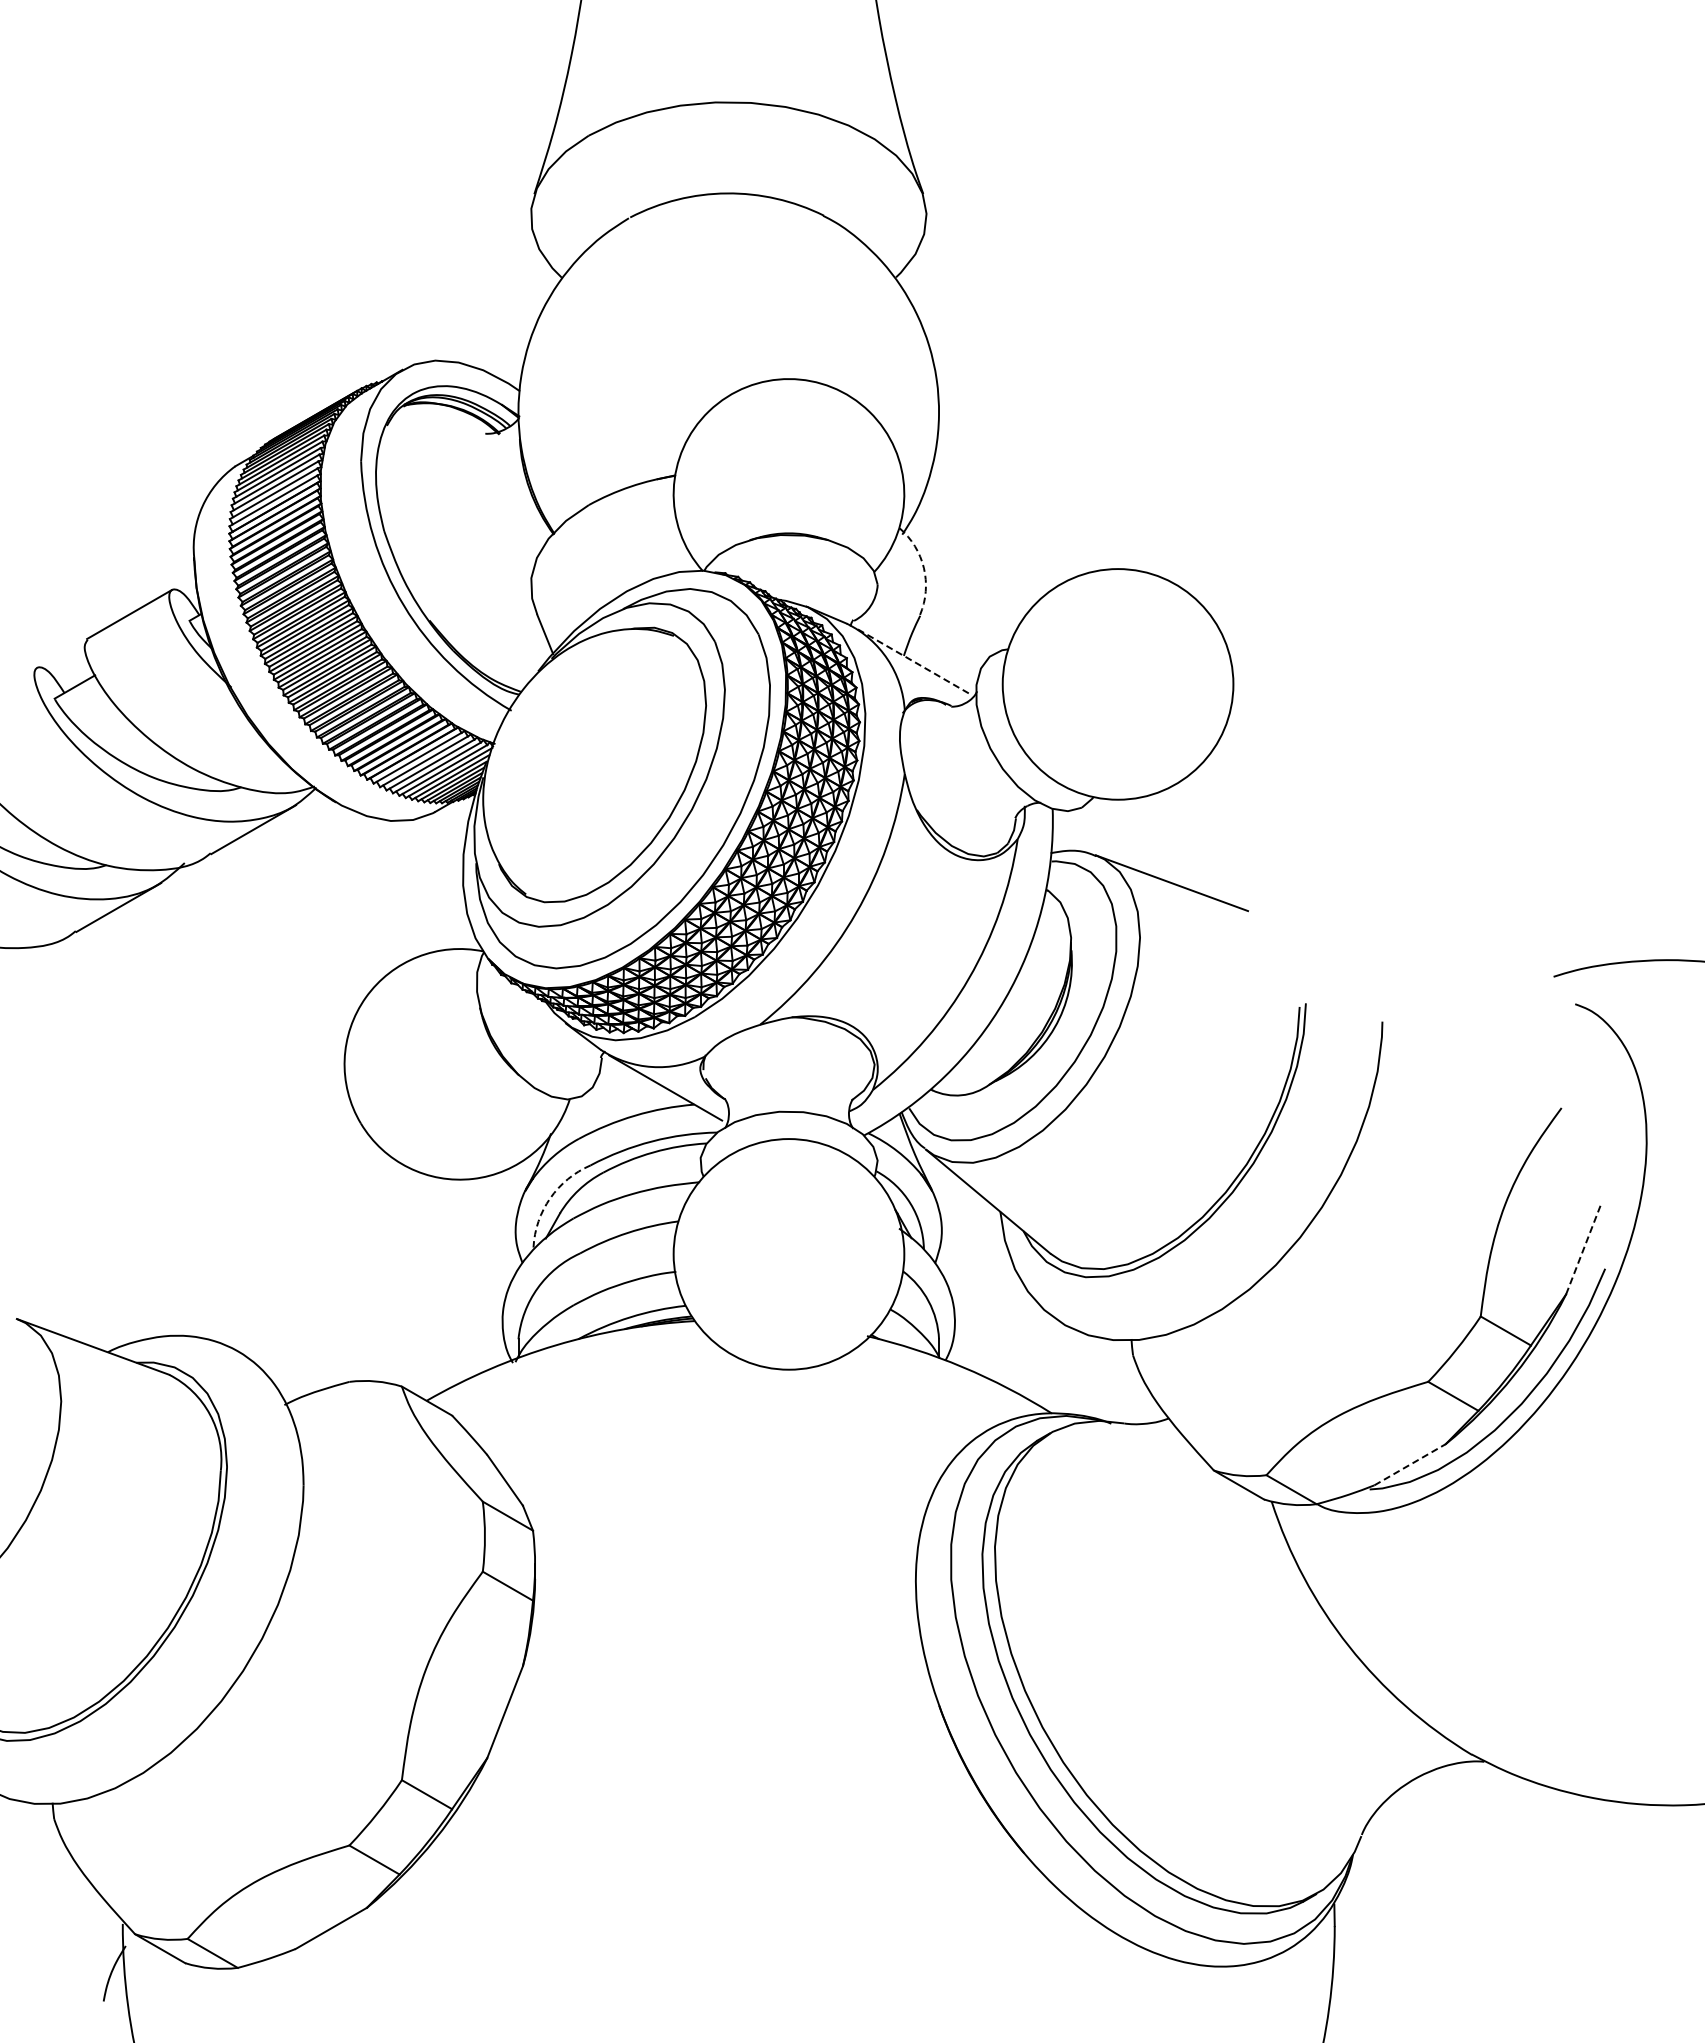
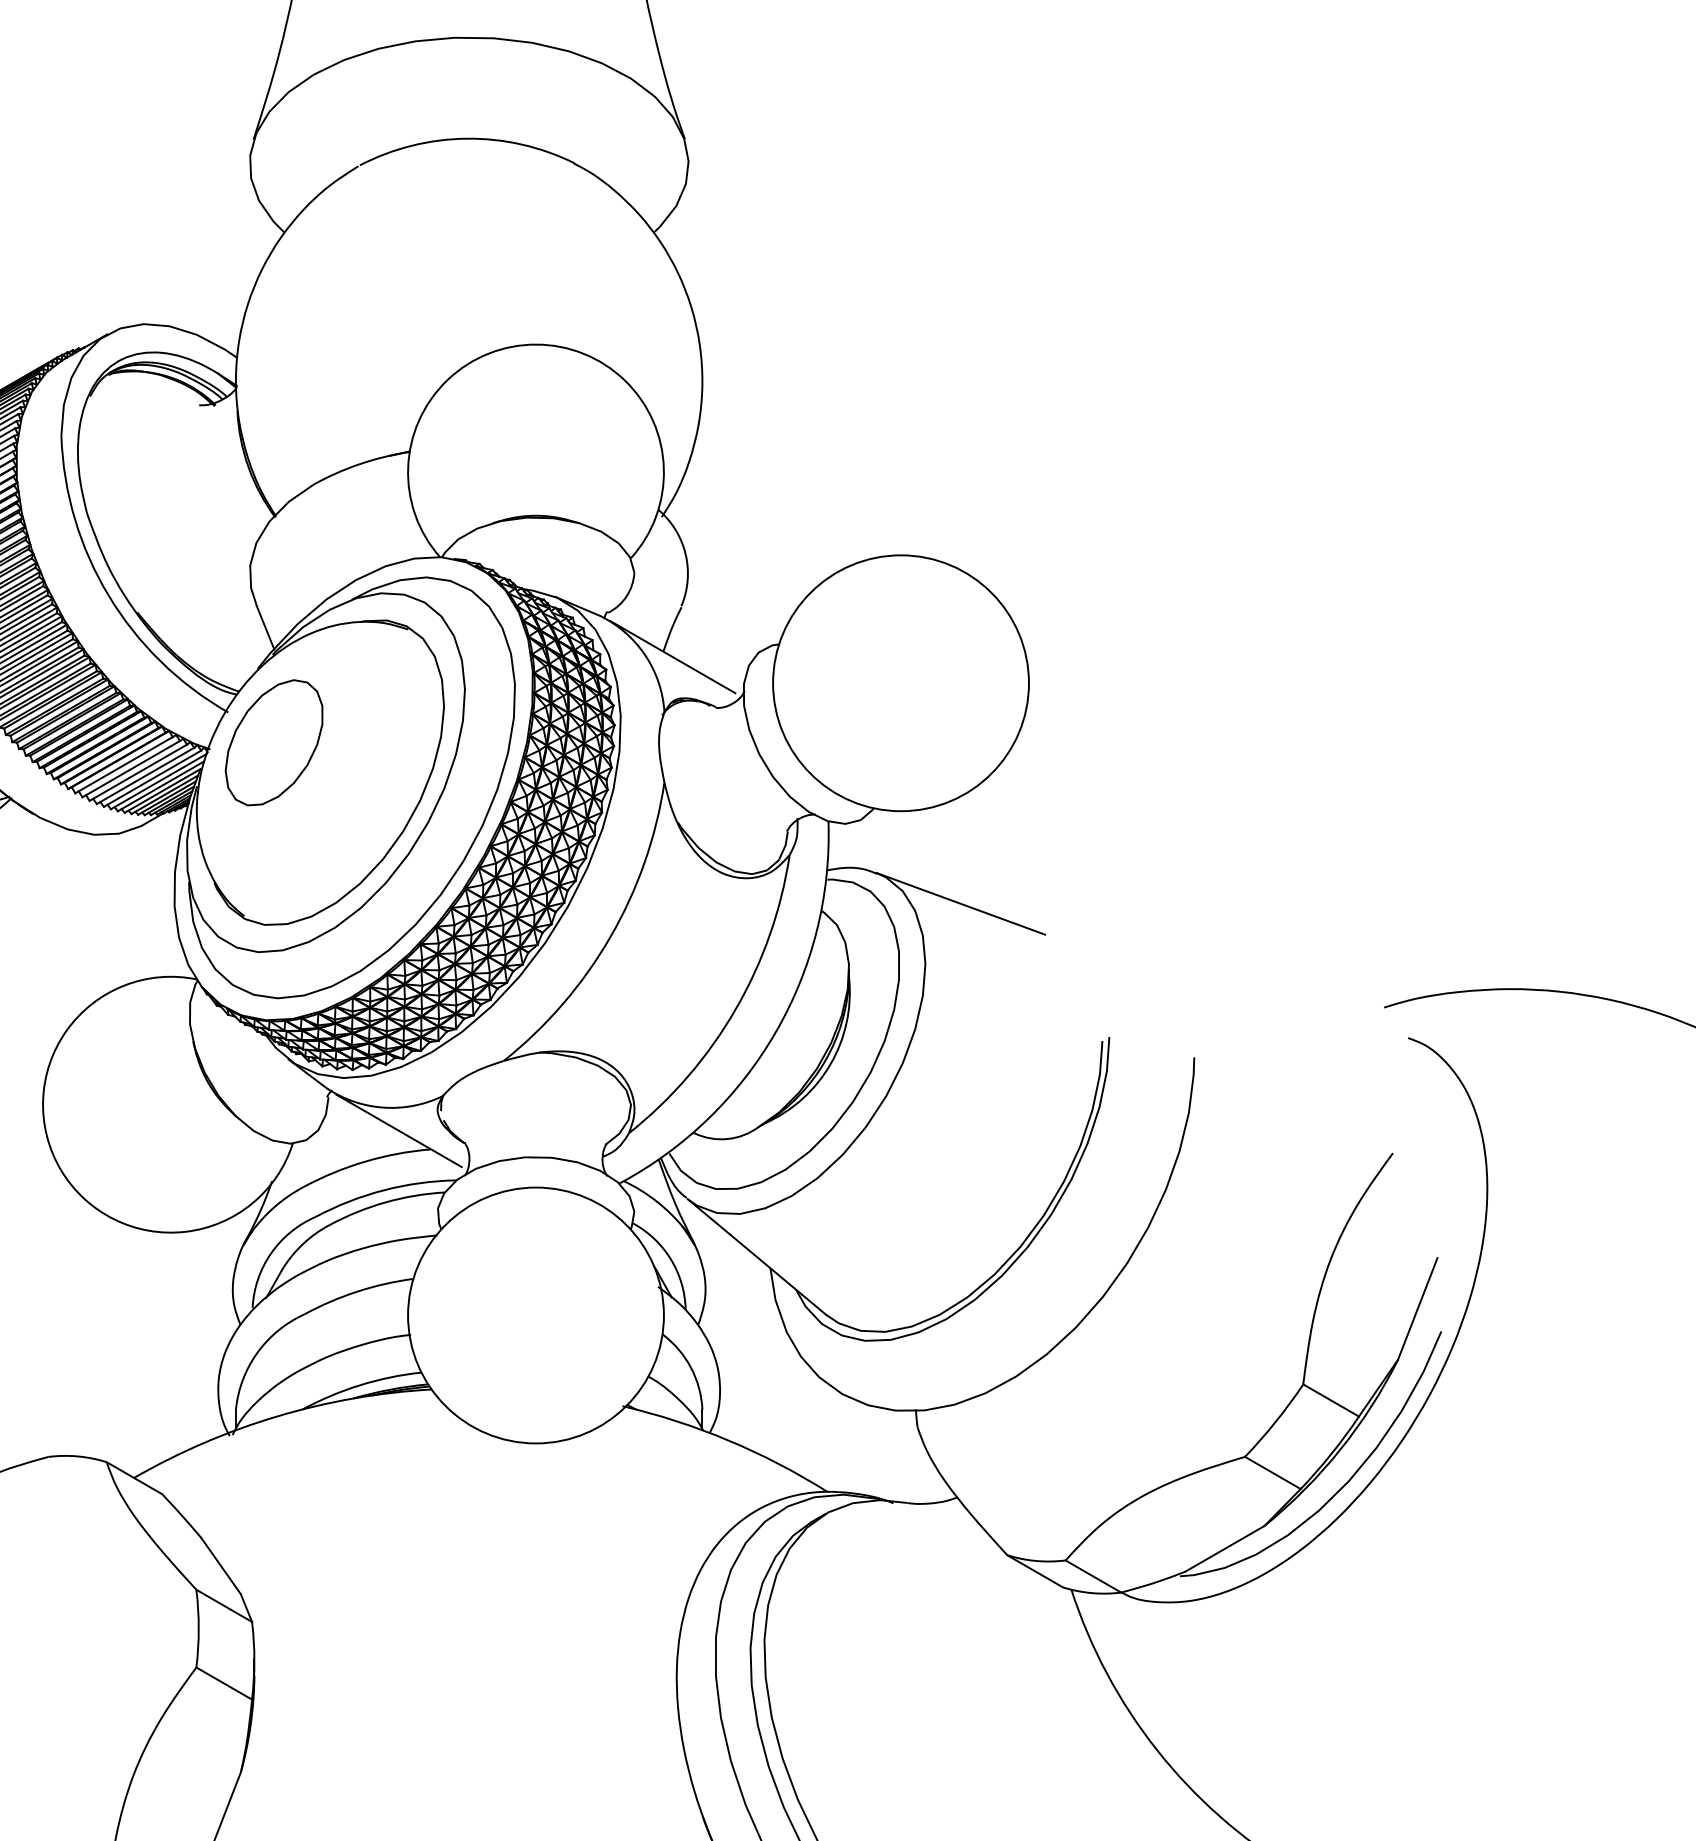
arc: (923, 568) -> (685, 554), dashed -> solid
line: (911, 660) -> (671, 656), dashed -> solid
part: (552, 737) -> (273, 742), added
arc: (550, 1198) -> (271, 1253), dashed -> solid
line: (1584, 1248) -> (1418, 1308), dashed -> solid
line: (1410, 1464) -> (1225, 1548), dashed -> solid

